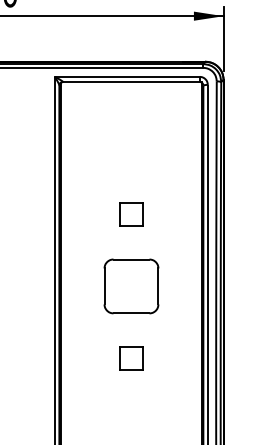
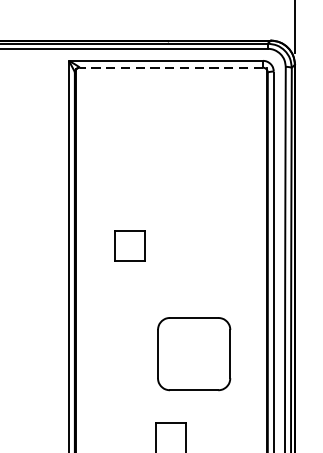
line: (130, 82) -> (170, 68), solid -> dashed
part: (131, 214) -> (129, 245), moved
part: (131, 286) -> (194, 354), moved

